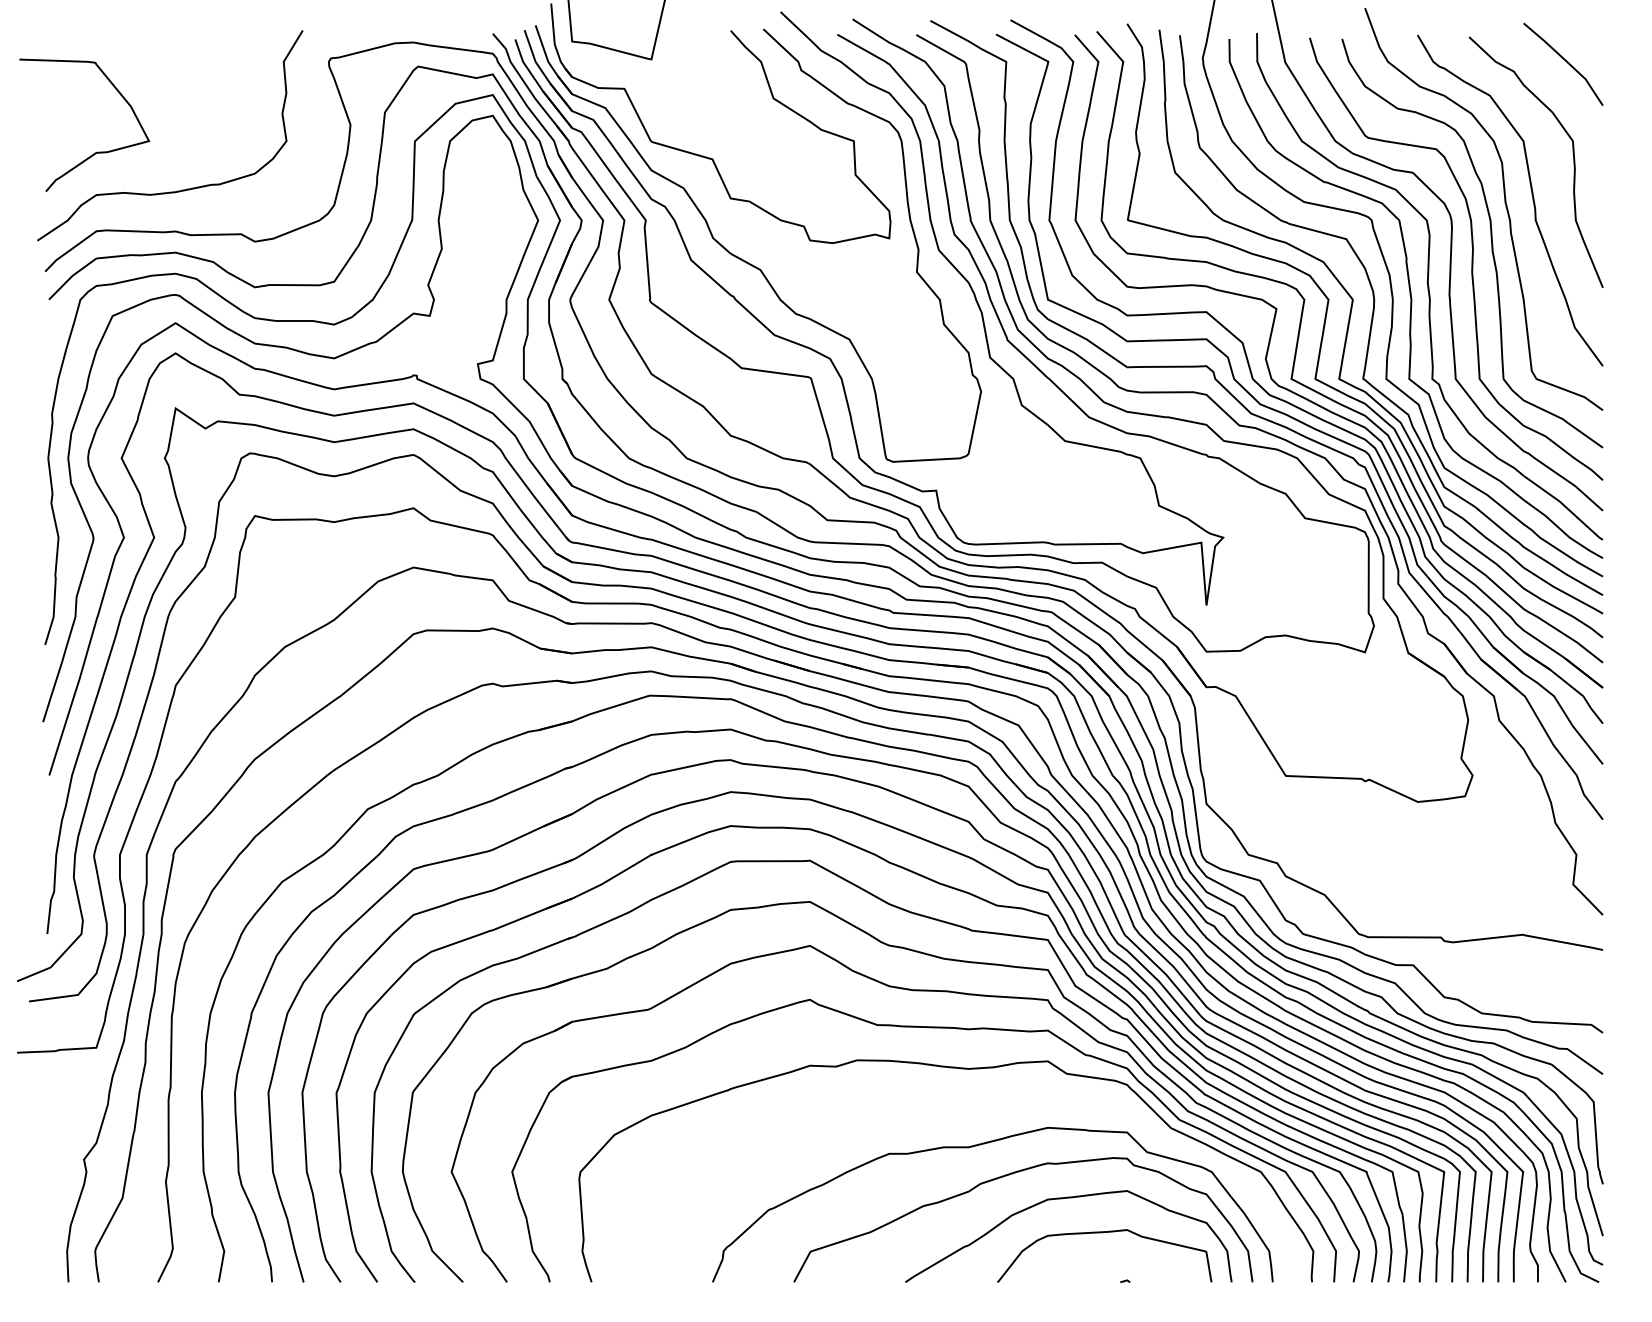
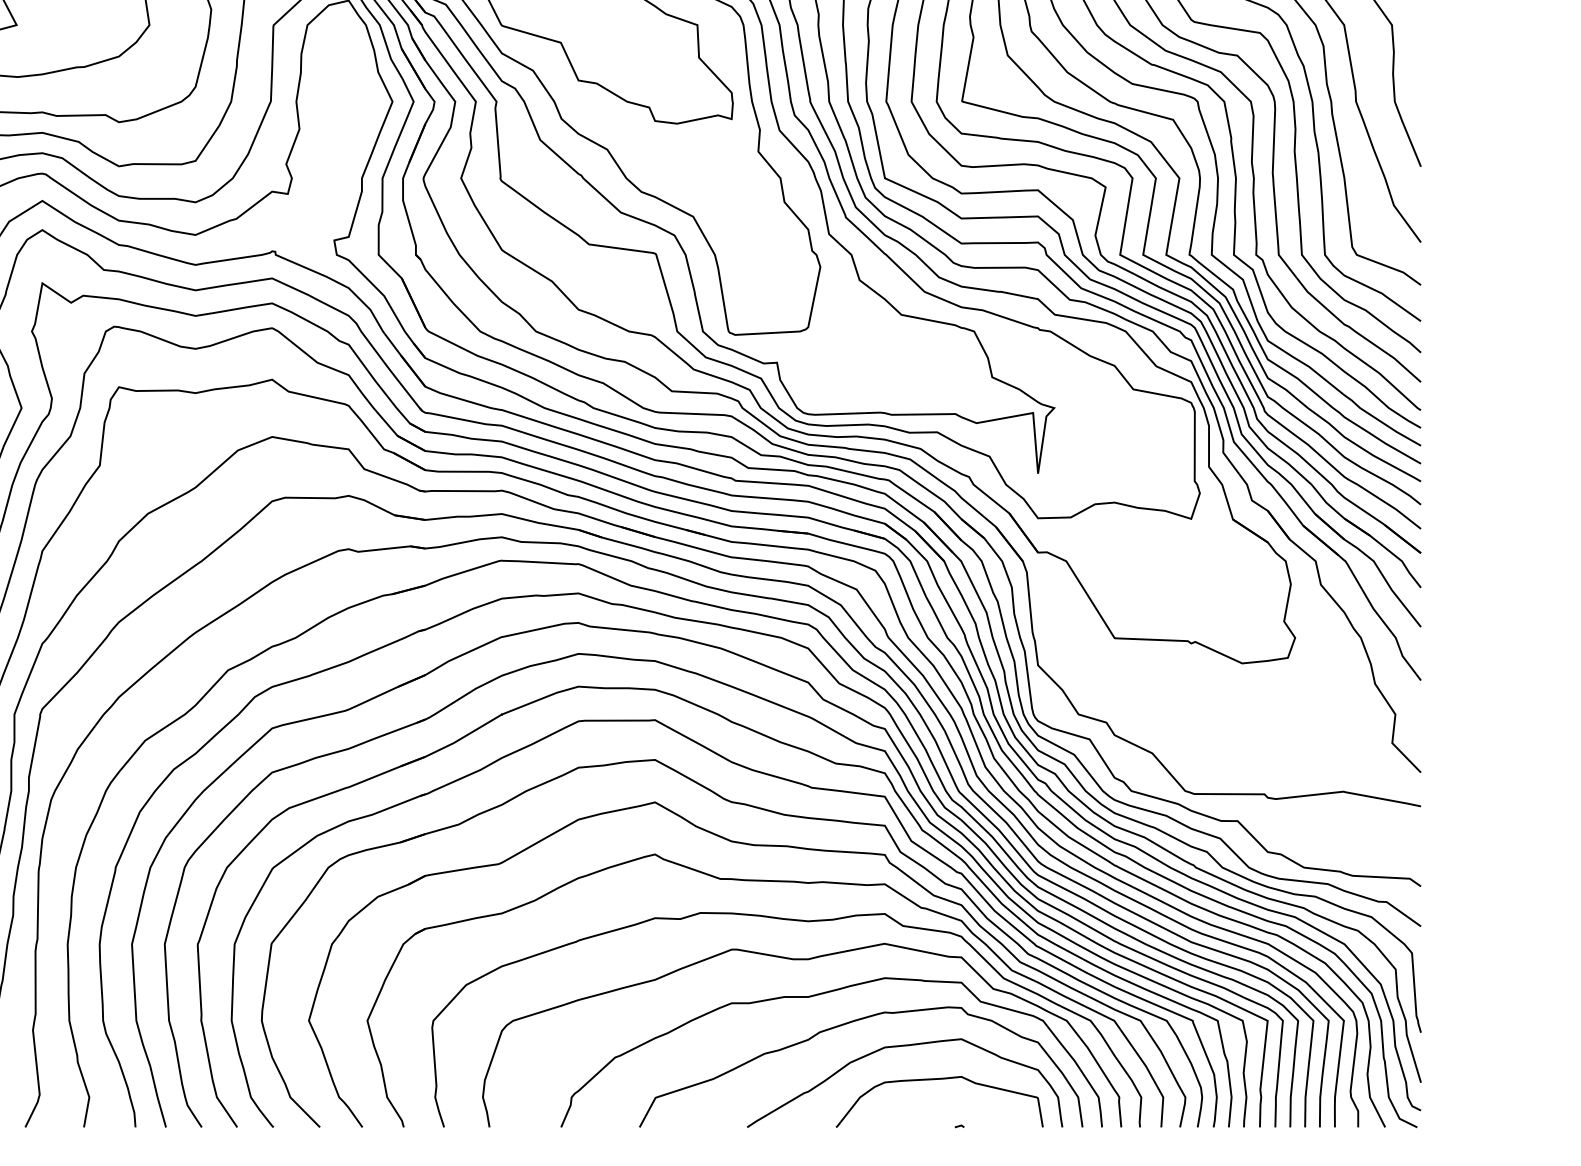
curve: (962, 1109) -> (802, 960), added

